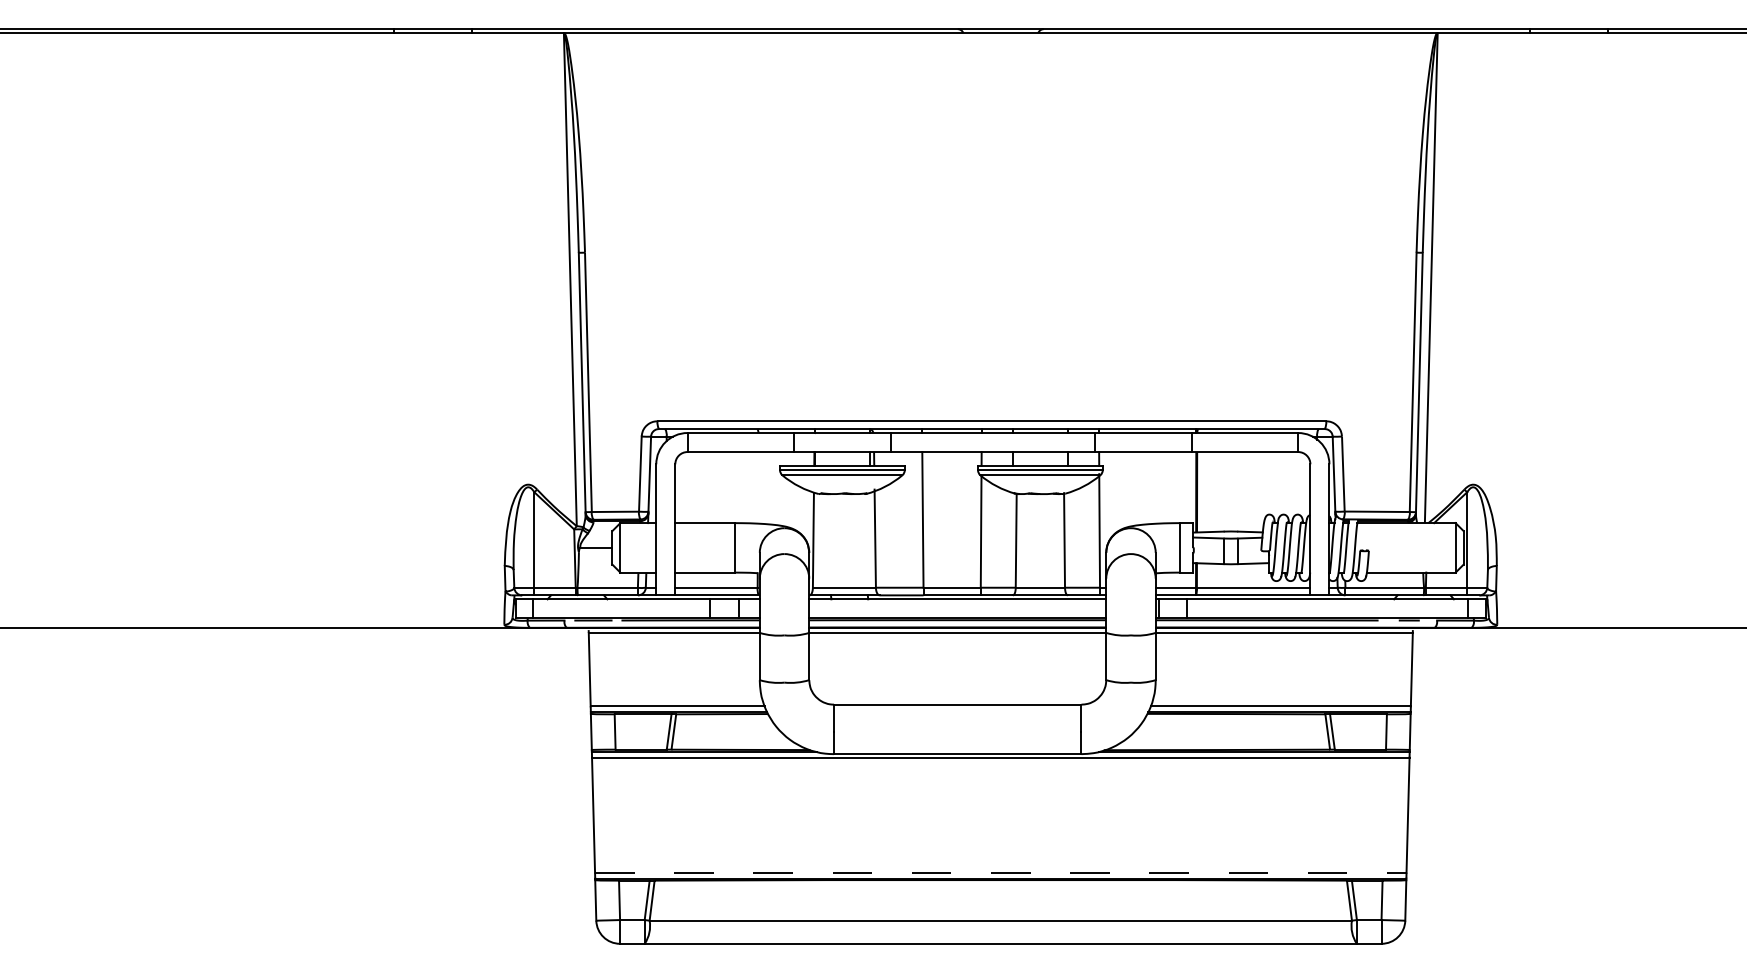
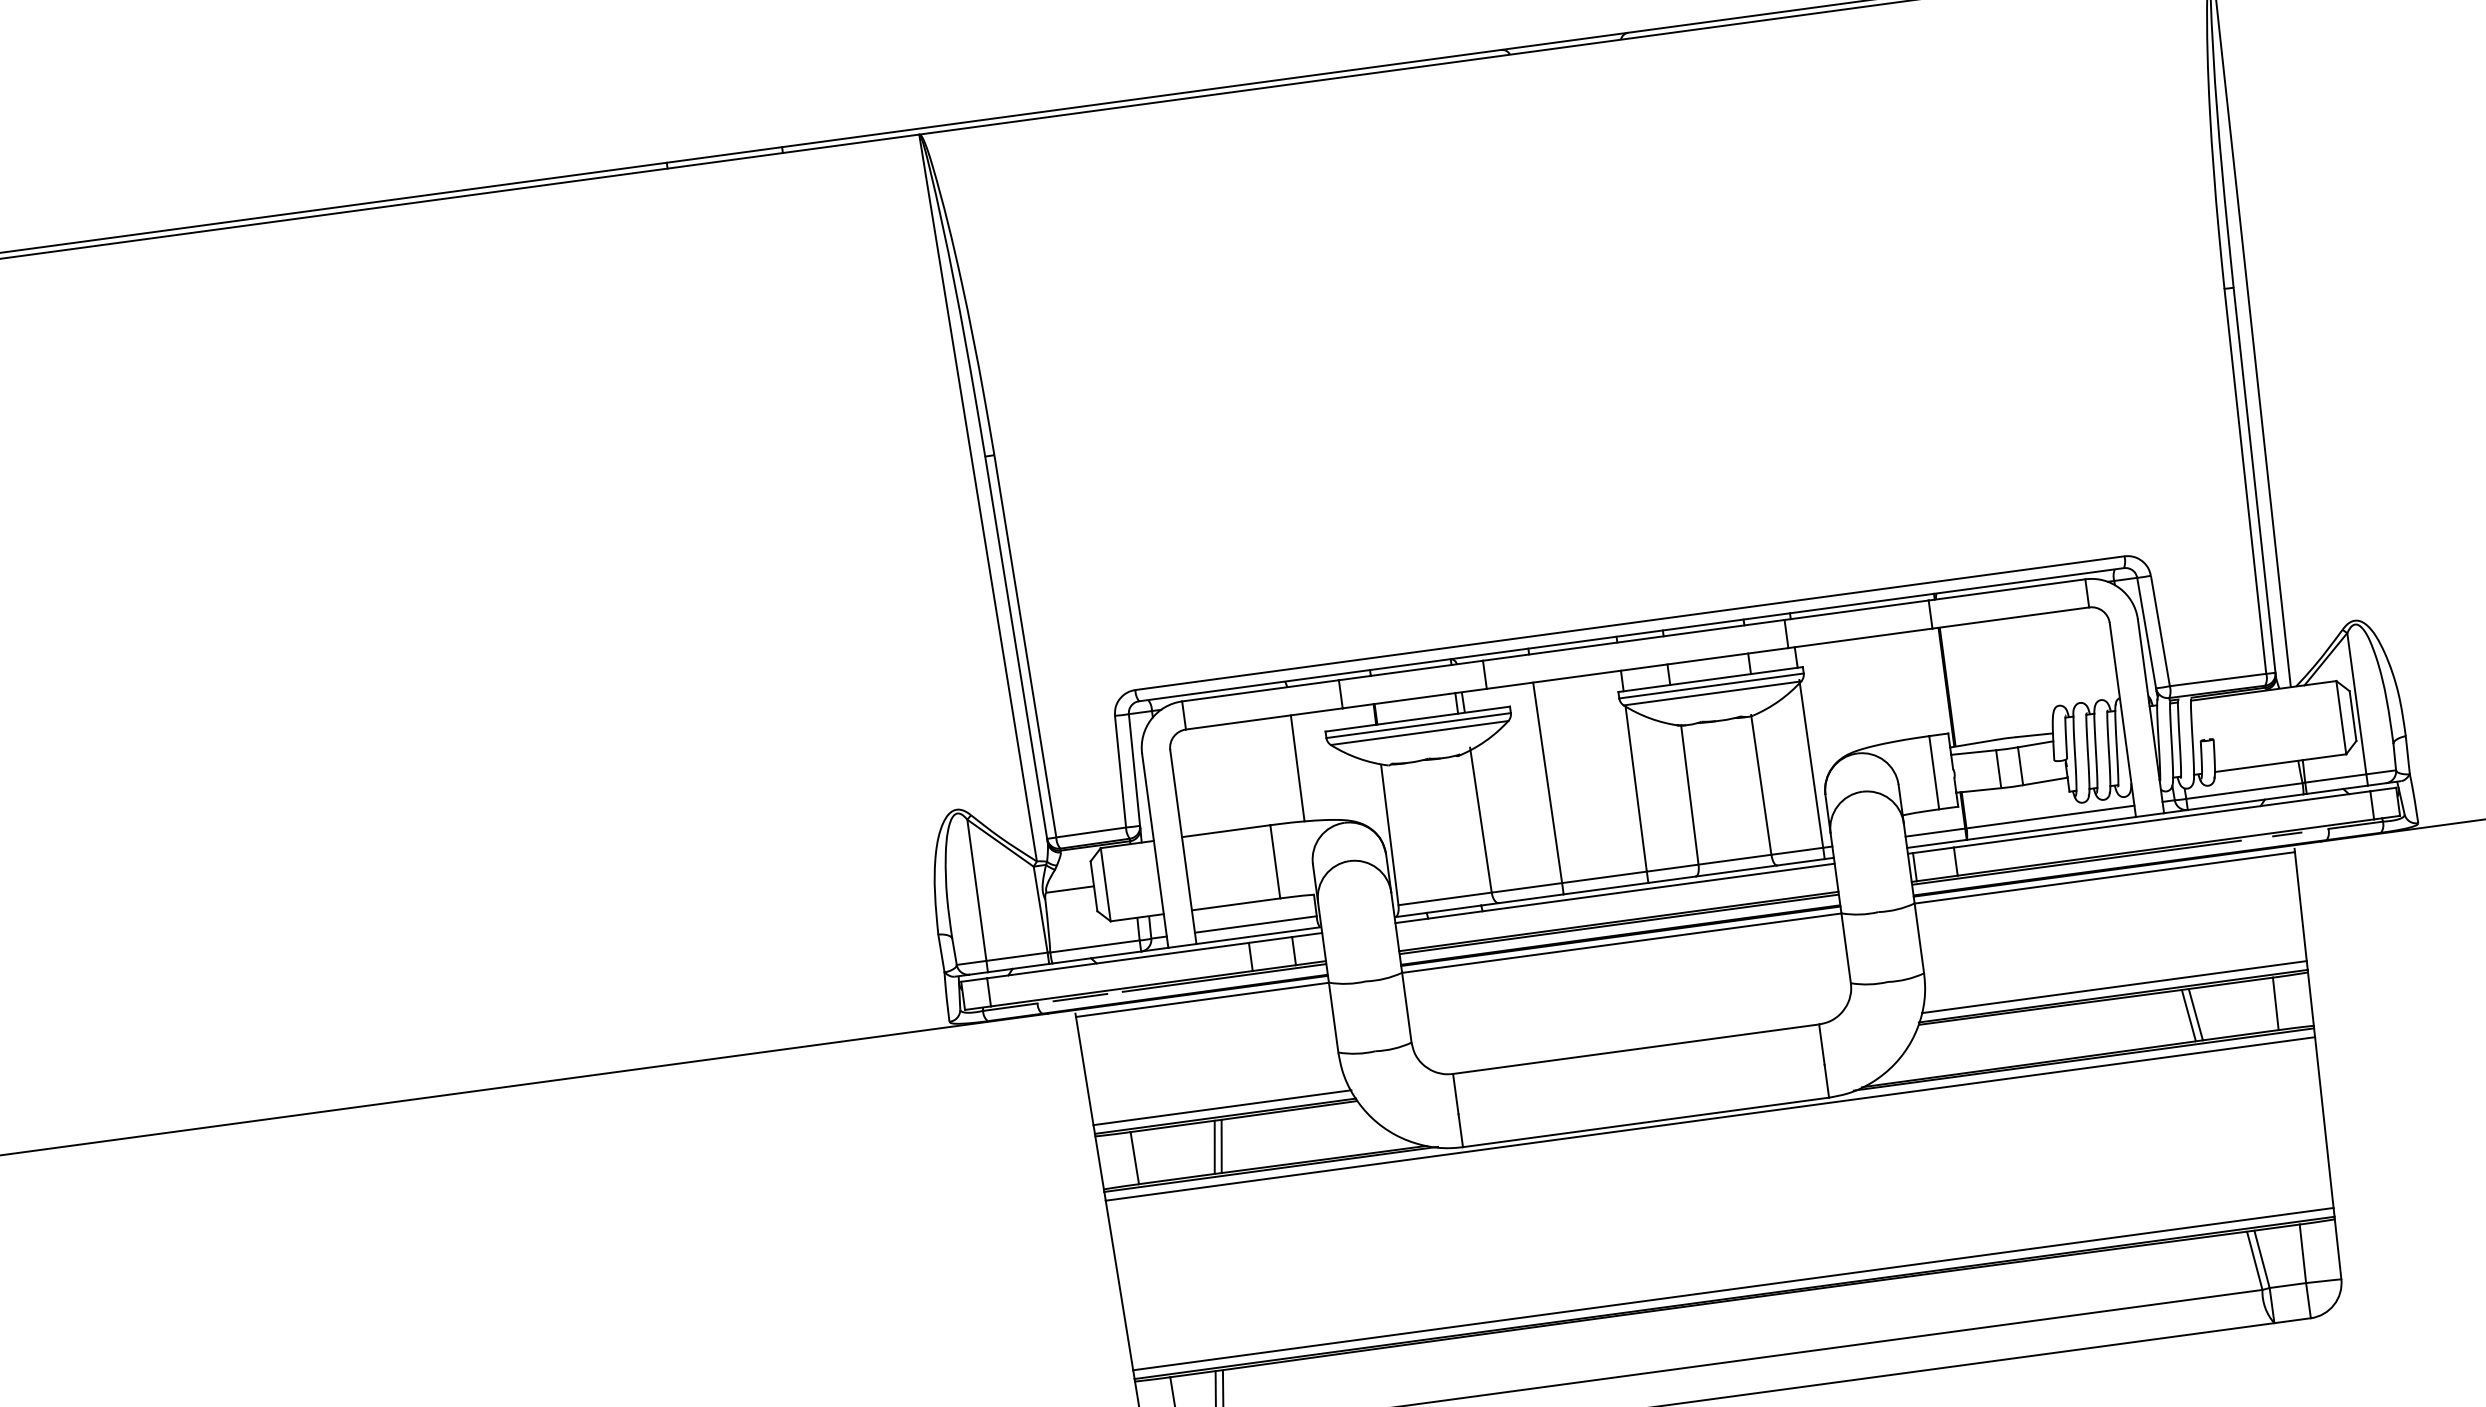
line: (758, 487) -> (1297, 767), added
line: (1000, 872) -> (1732, 1288), dashed -> solid

